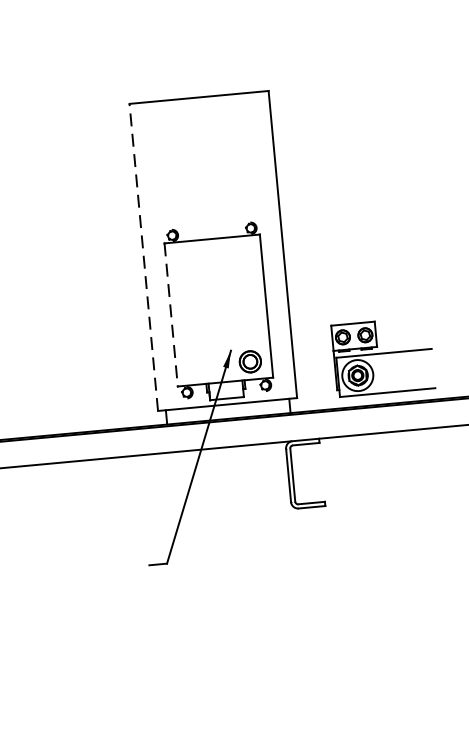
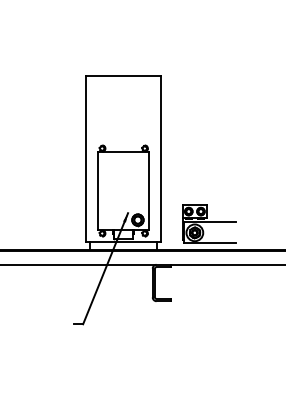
line: (142, 256) -> (85, 158), dashed -> solid
line: (170, 315) -> (97, 191), dashed -> solid

